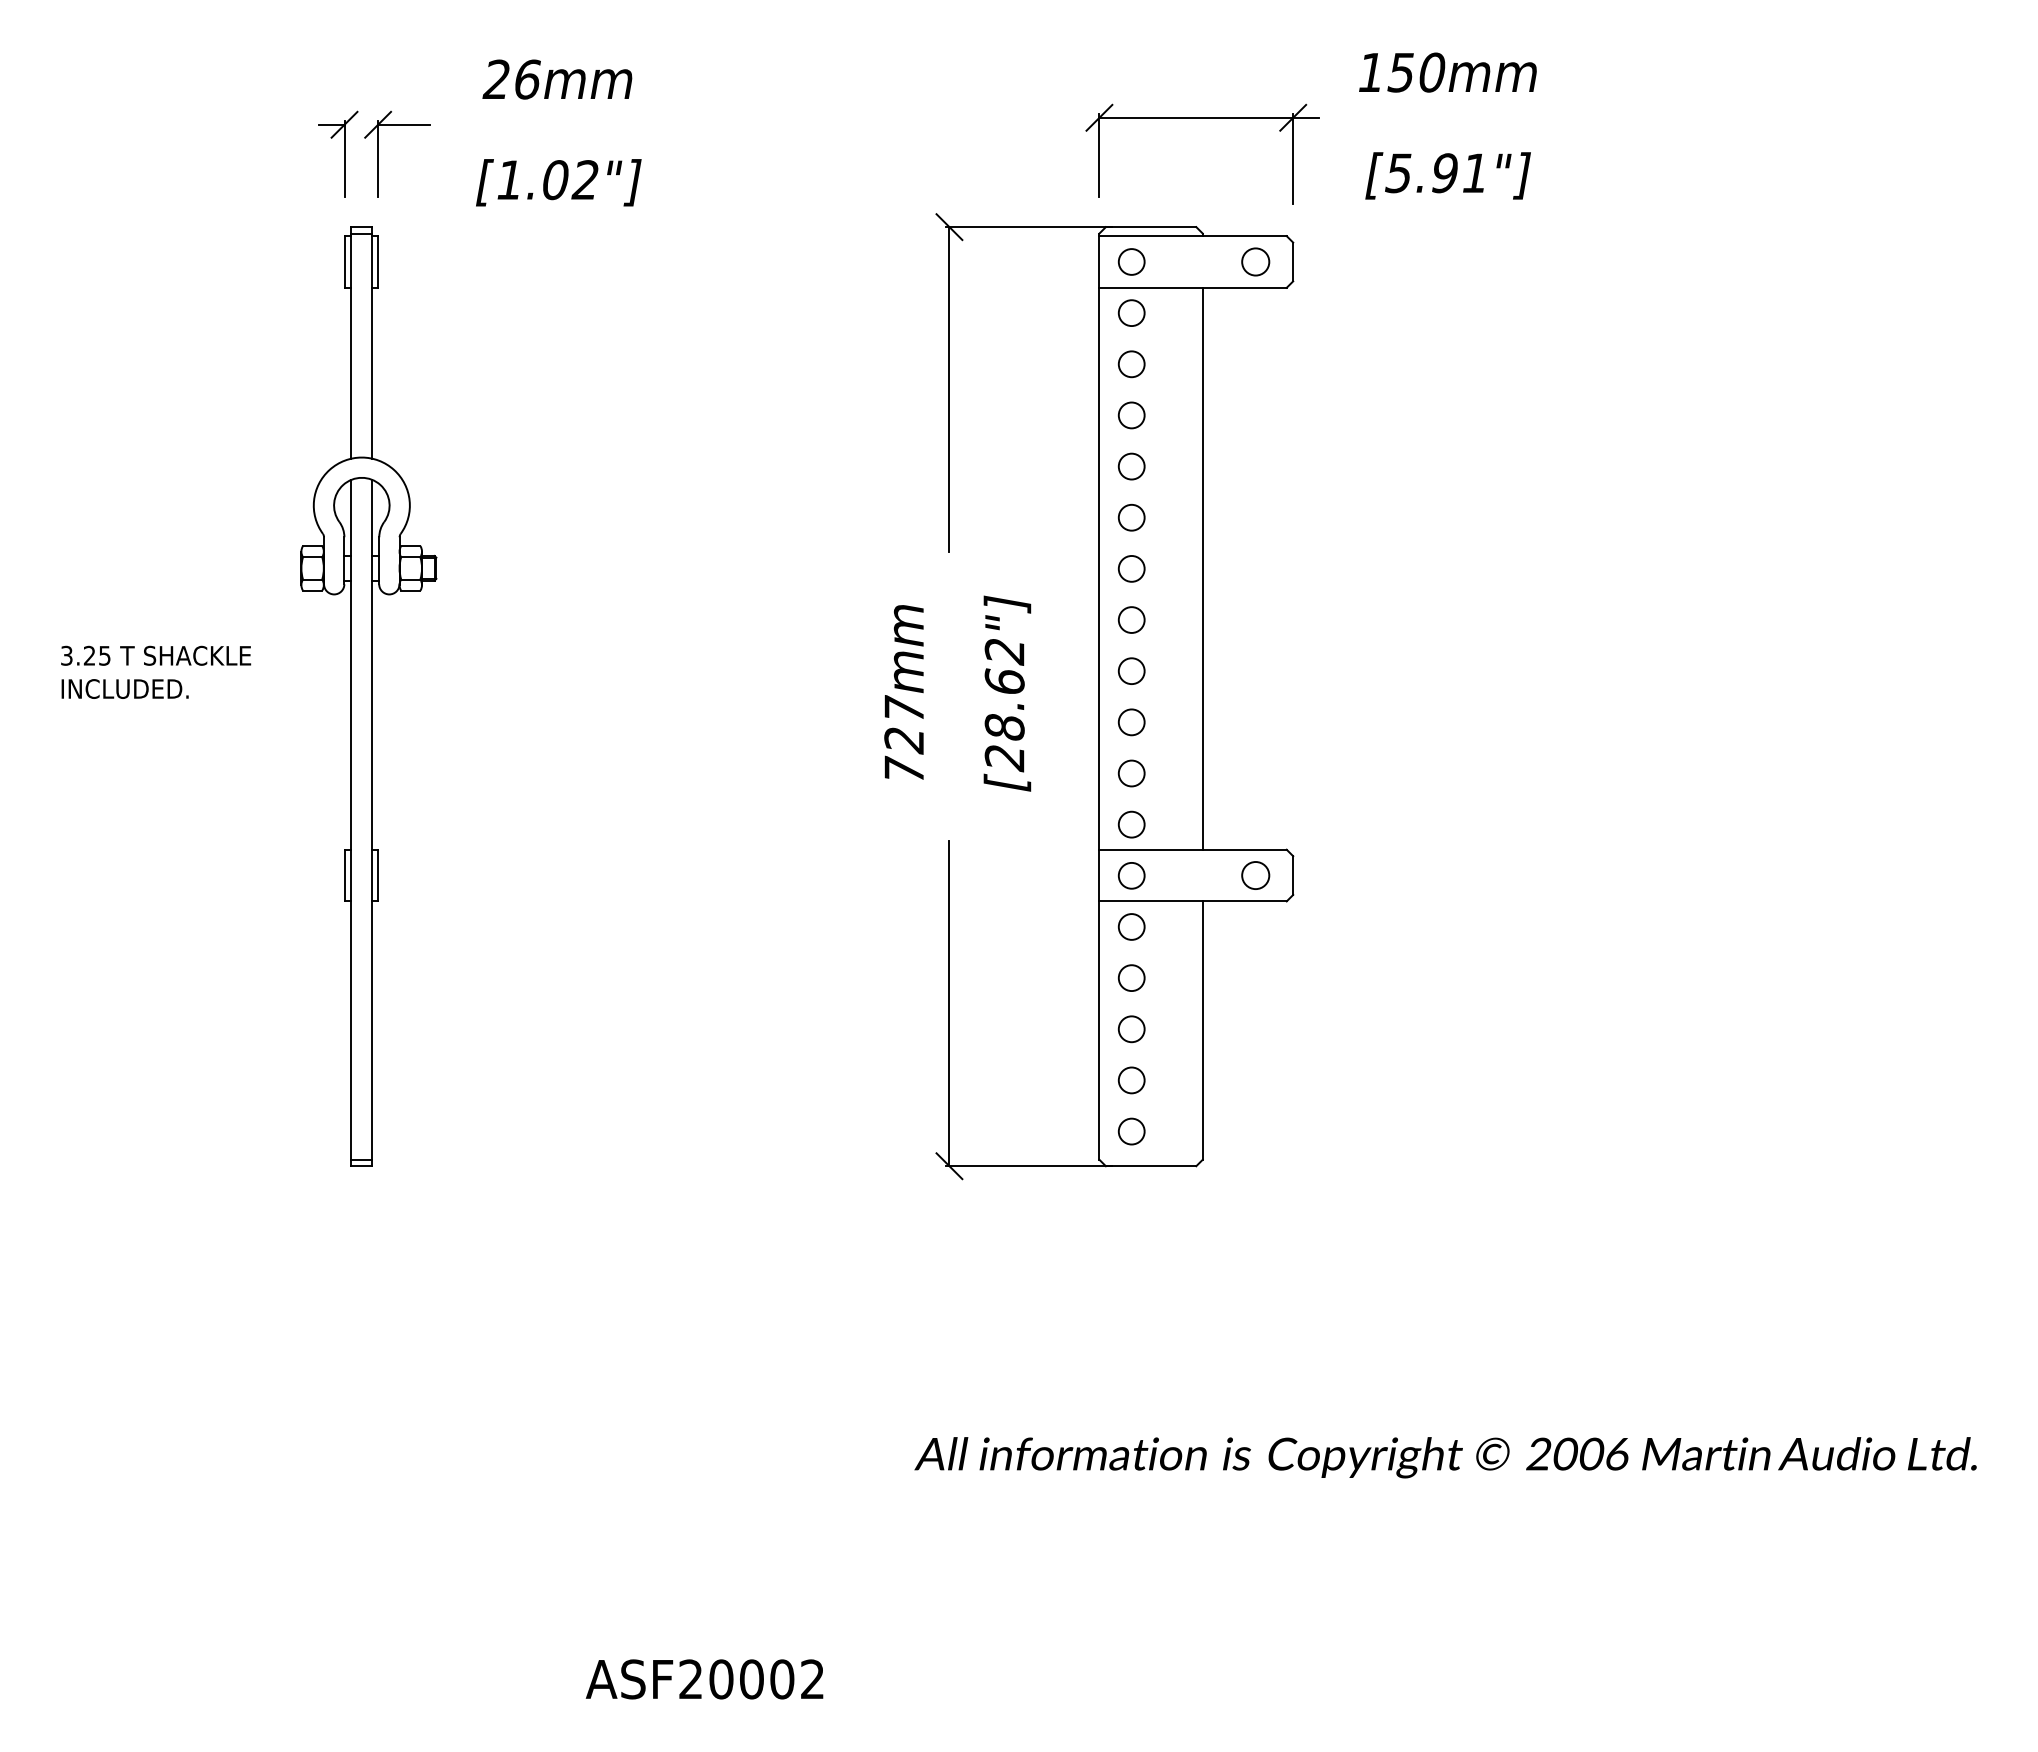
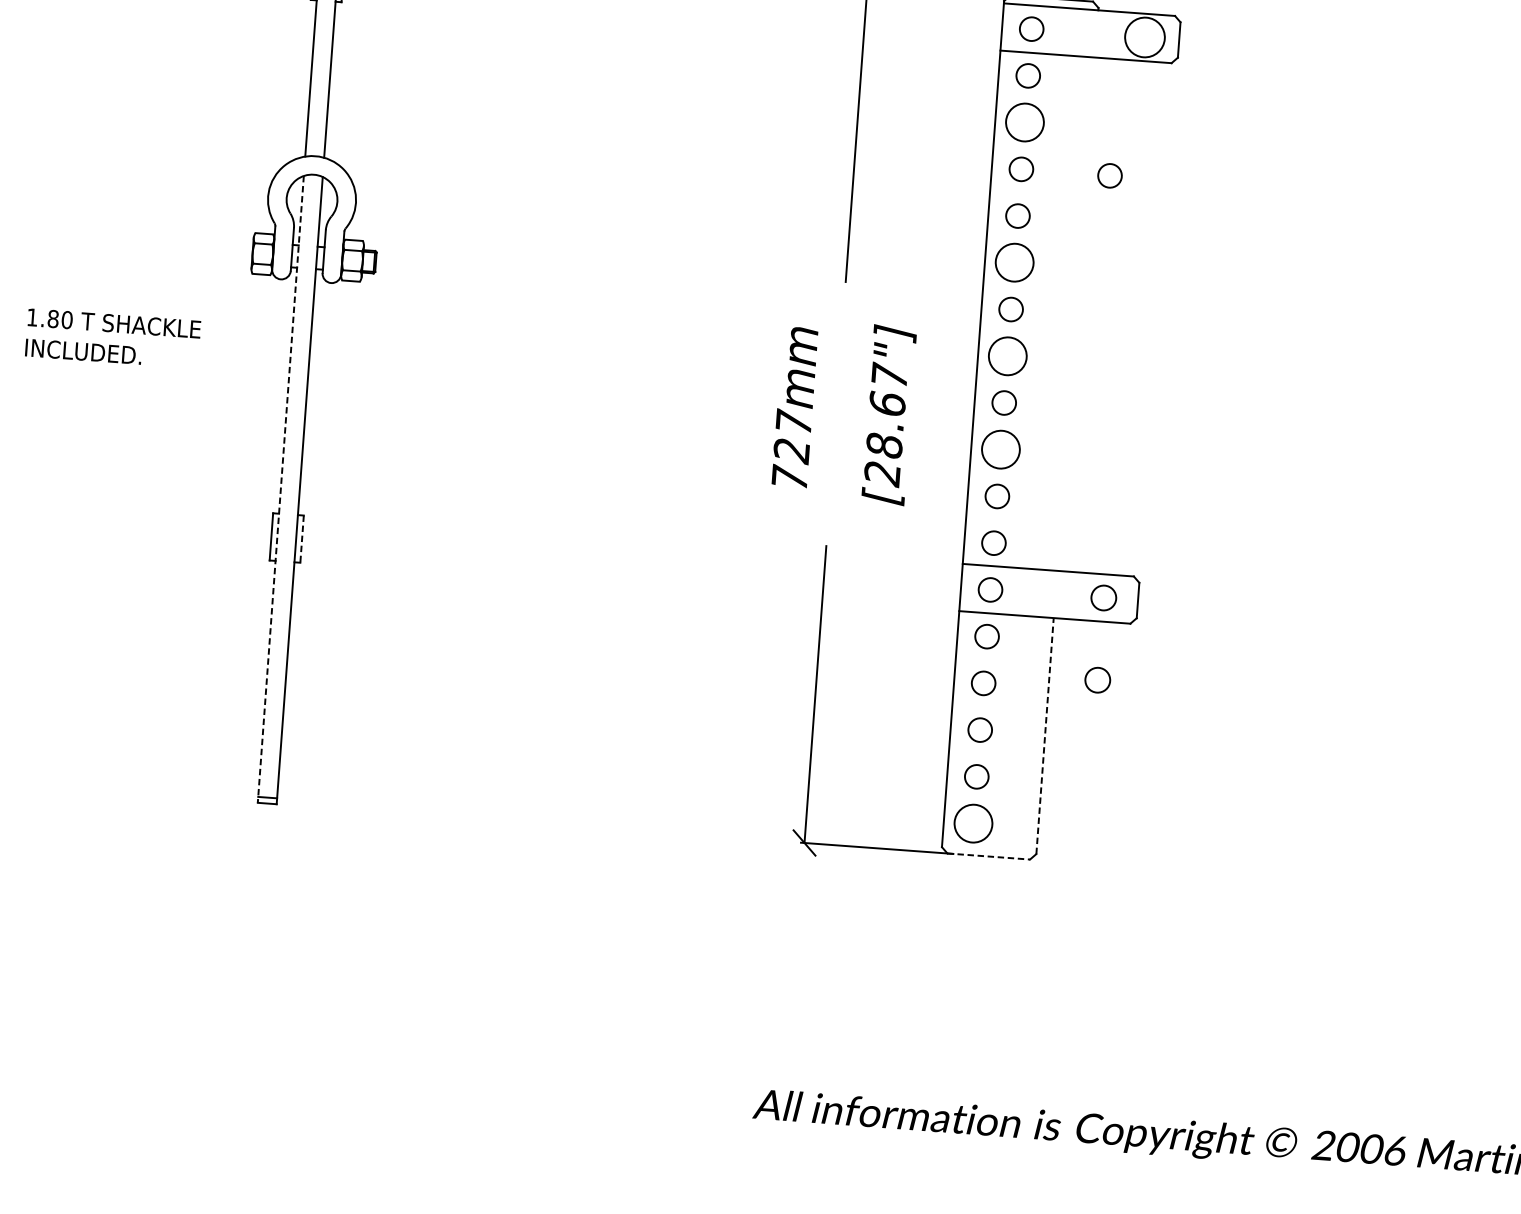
circle: (1255, 261) -> (1144, 37), size x1.6
circle: (1131, 364) -> (1024, 122), size x1.6
circle: (1228, 415) -> (1109, 175), added
circle: (1131, 517) -> (1014, 262), size x1.6
line: (1202, 568) -> (1075, 313), removed
circle: (1131, 619) -> (1007, 355), size x1.6
text: (1004, 650) -> (889, 375), [28.62"] -> [28.67"]
text: (85, 655) -> (49, 318), 3.25 -> 1.80
circle: (1131, 722) -> (1000, 449), size x1.6
line: (350, 823) -> (280, 489), solid -> dashed
line: (378, 875) -> (302, 539), solid -> dashed
circle: (1255, 965) -> (1097, 680), added
line: (1202, 1030) -> (1044, 735), solid -> dashed
circle: (1131, 1131) -> (973, 823), size x1.6
line: (1151, 1166) -> (989, 856), solid -> dashed

